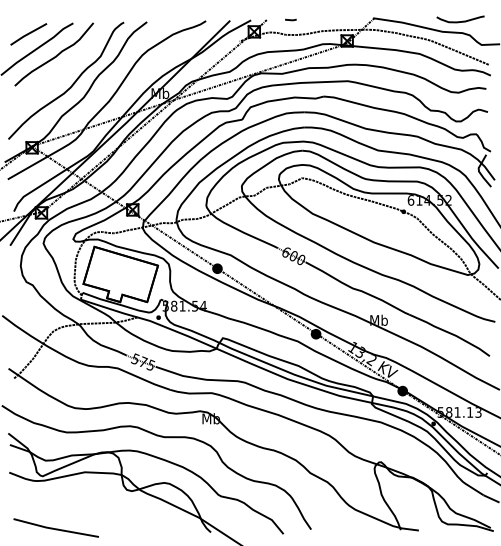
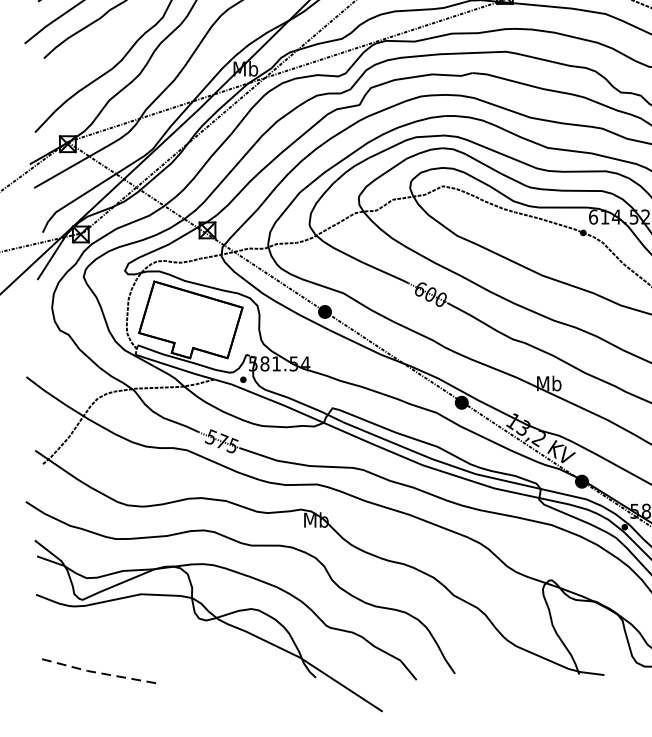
line: (56, 529) -> (101, 673), solid -> dashed

